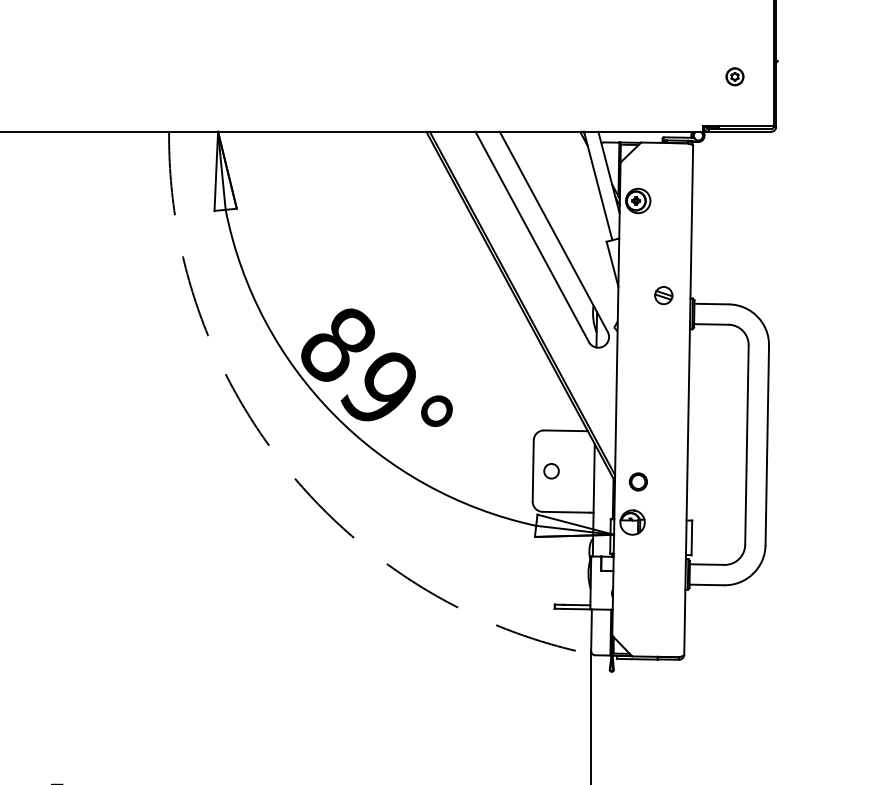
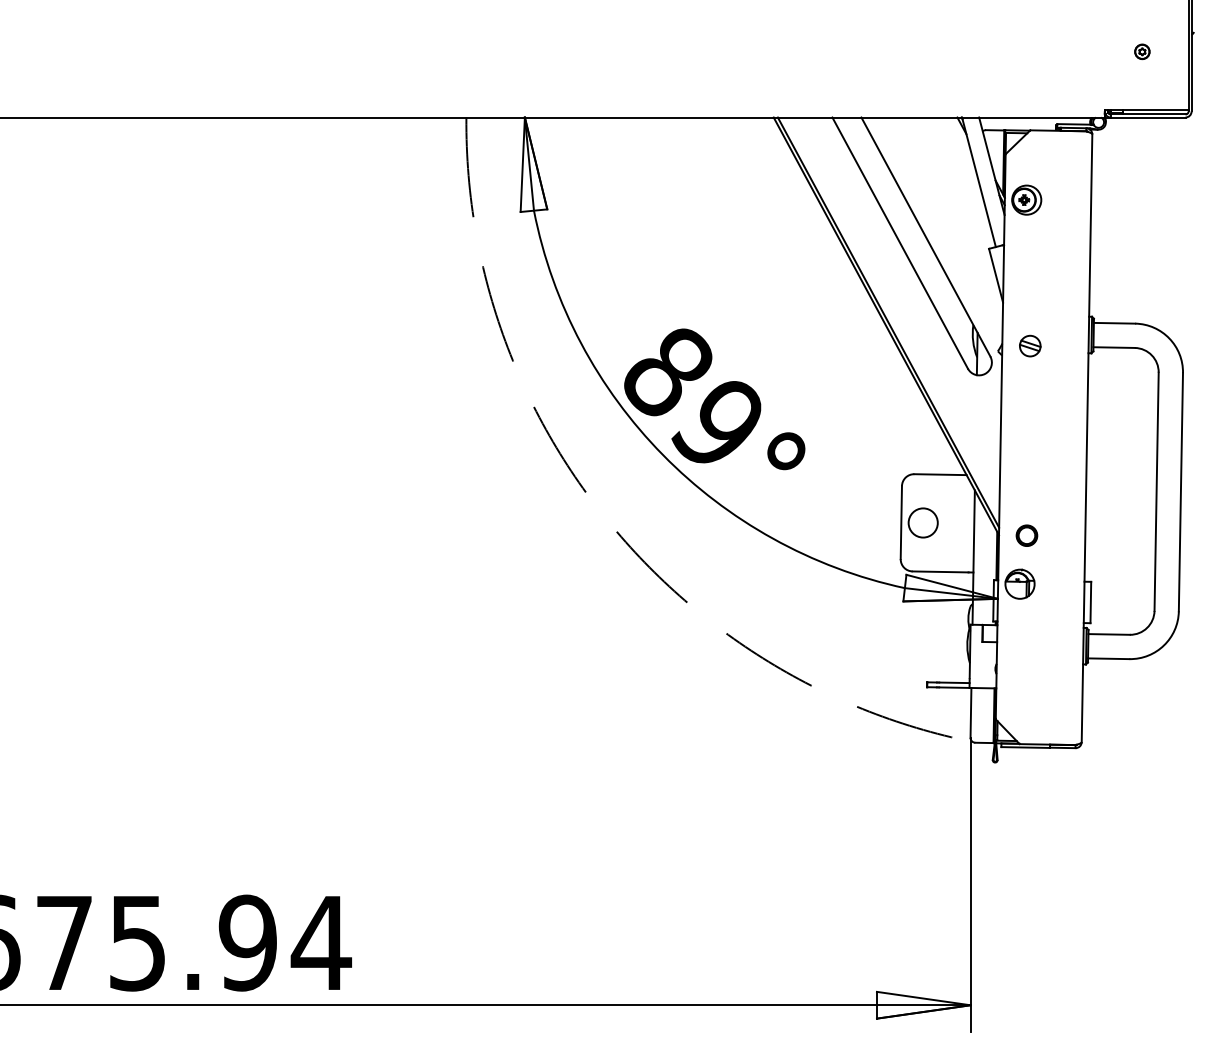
part: (735, 76) -> (1142, 51), size x0.71
part: (663, 295) -> (1030, 345), moved
circle: (550, 470) -> (922, 522), size x1.67

